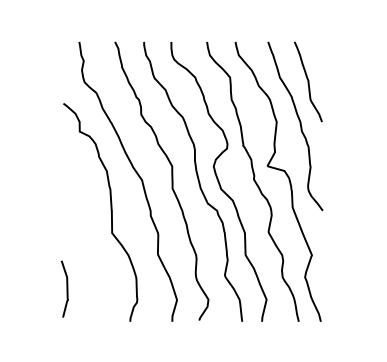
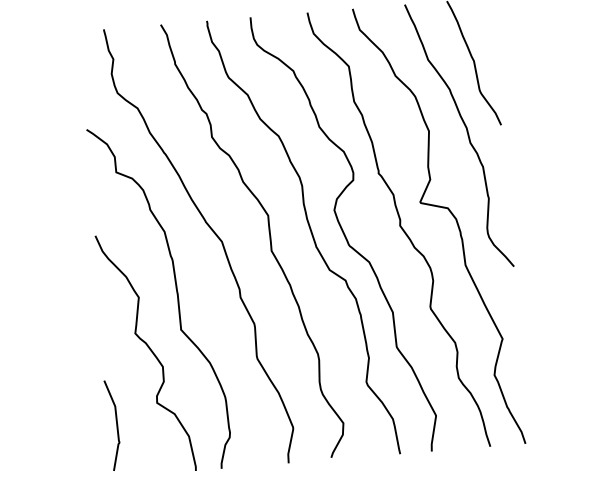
curve: (90, 243) -> (148, 349), added

